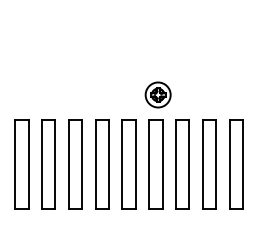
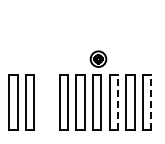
part: (74, 164) -> (46, 102), removed
line: (190, 164) -> (118, 102), solid -> dashed
line: (243, 164) -> (151, 102), solid -> dashed

